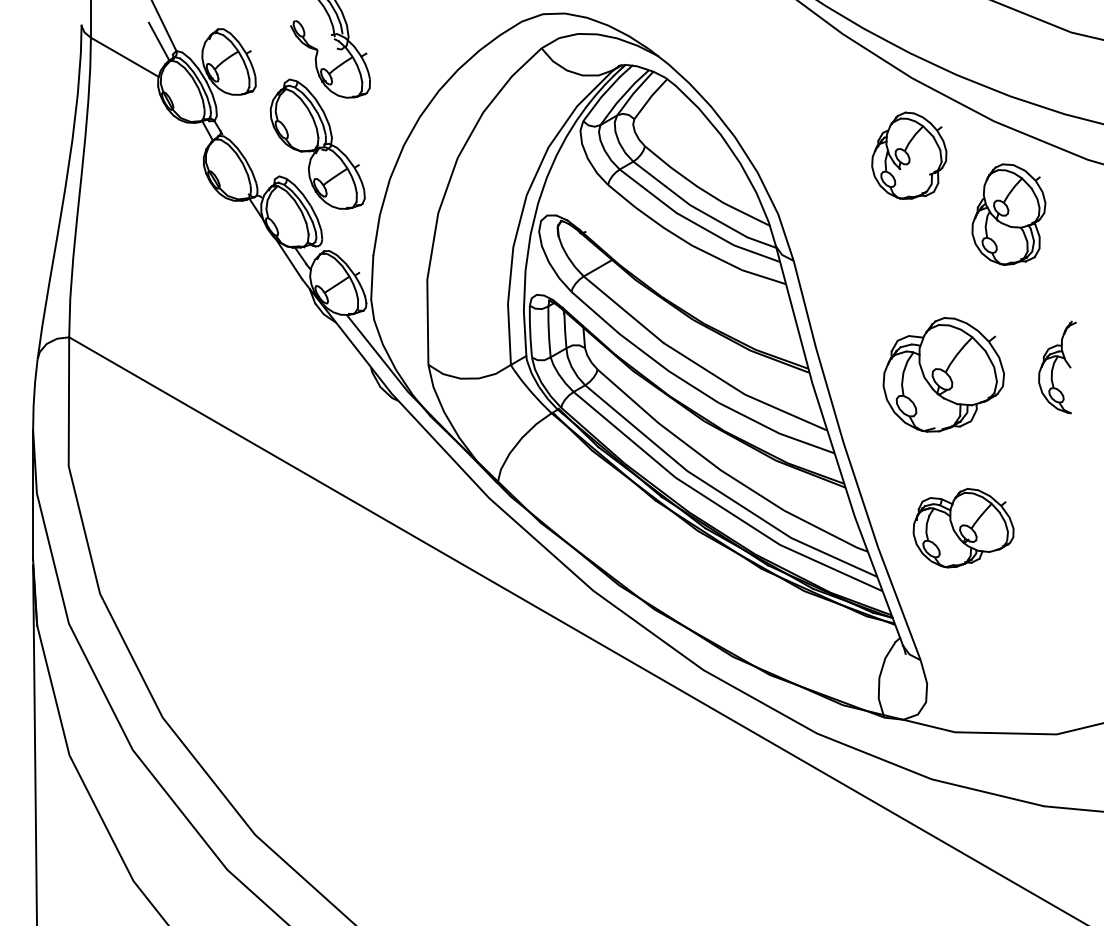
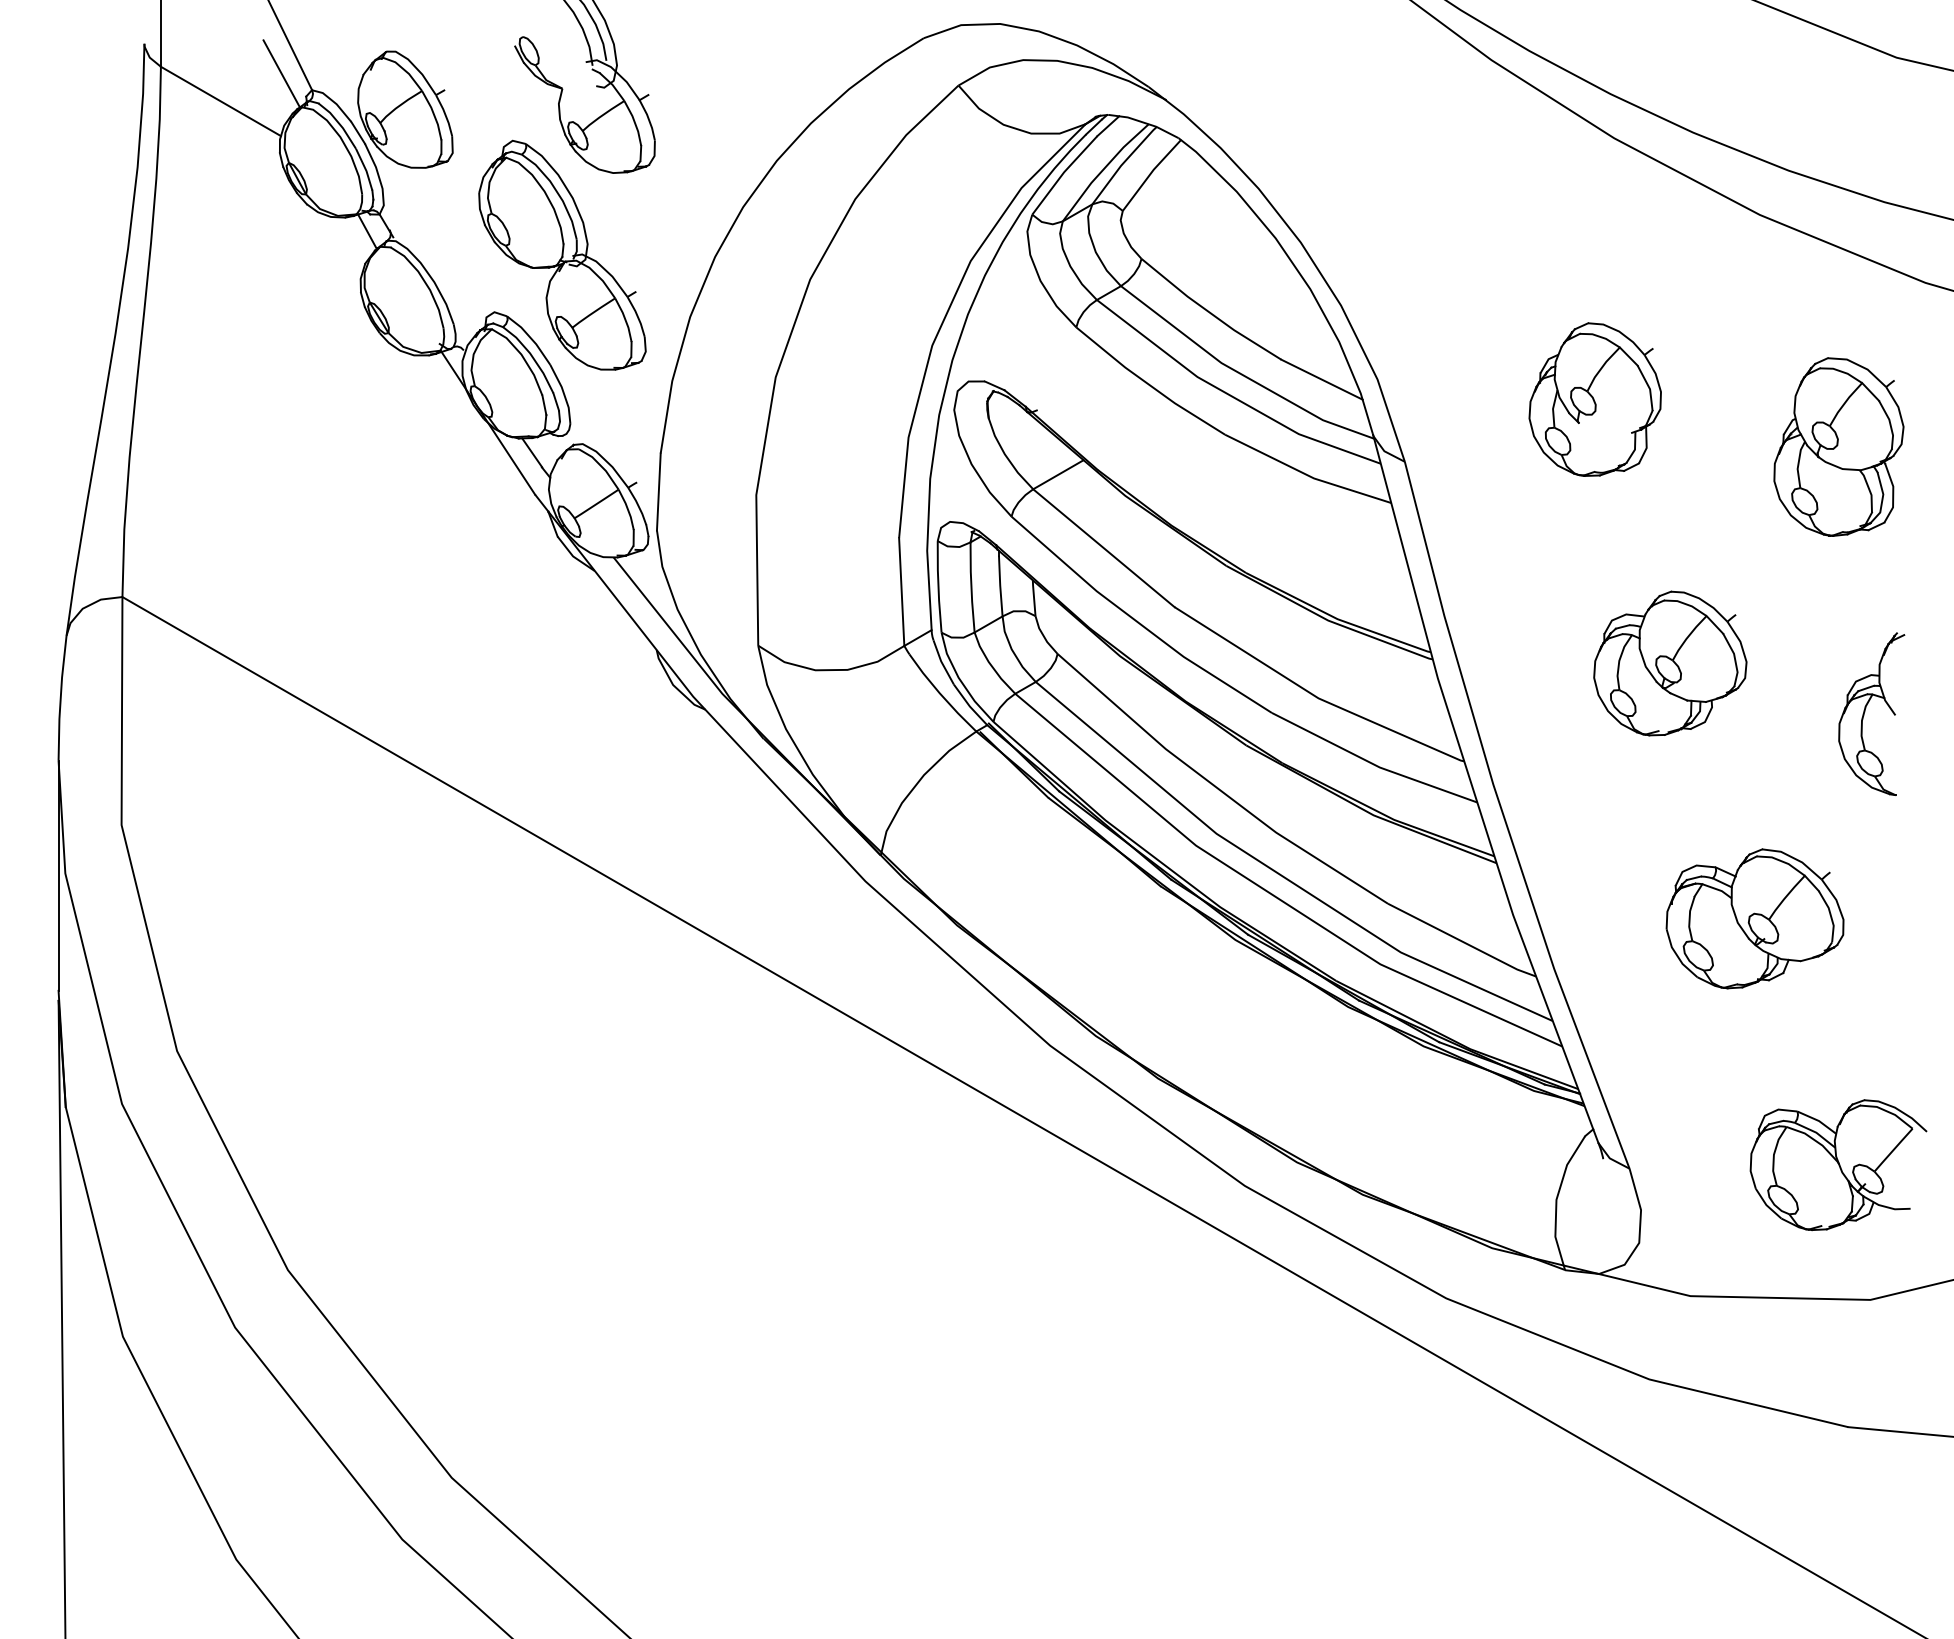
part: (909, 155) -> (1595, 399), moved
part: (1008, 214) -> (1838, 446), moved
part: (1057, 367) -> (1871, 714), moved
part: (943, 374) -> (1669, 662), size x0.71
part: (963, 527) -> (1754, 917), moved
part: (1038, 657) -> (1838, 1163), added

